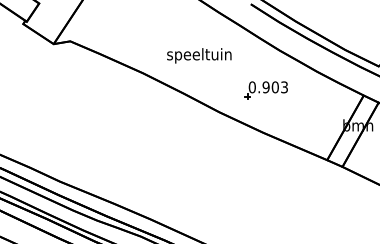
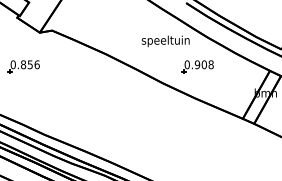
text: (199, 55) -> (165, 41), moved
text: (284, 87) -> (211, 64), 0.903 -> 0.908
part: (31, 90) -> (23, 67), added

